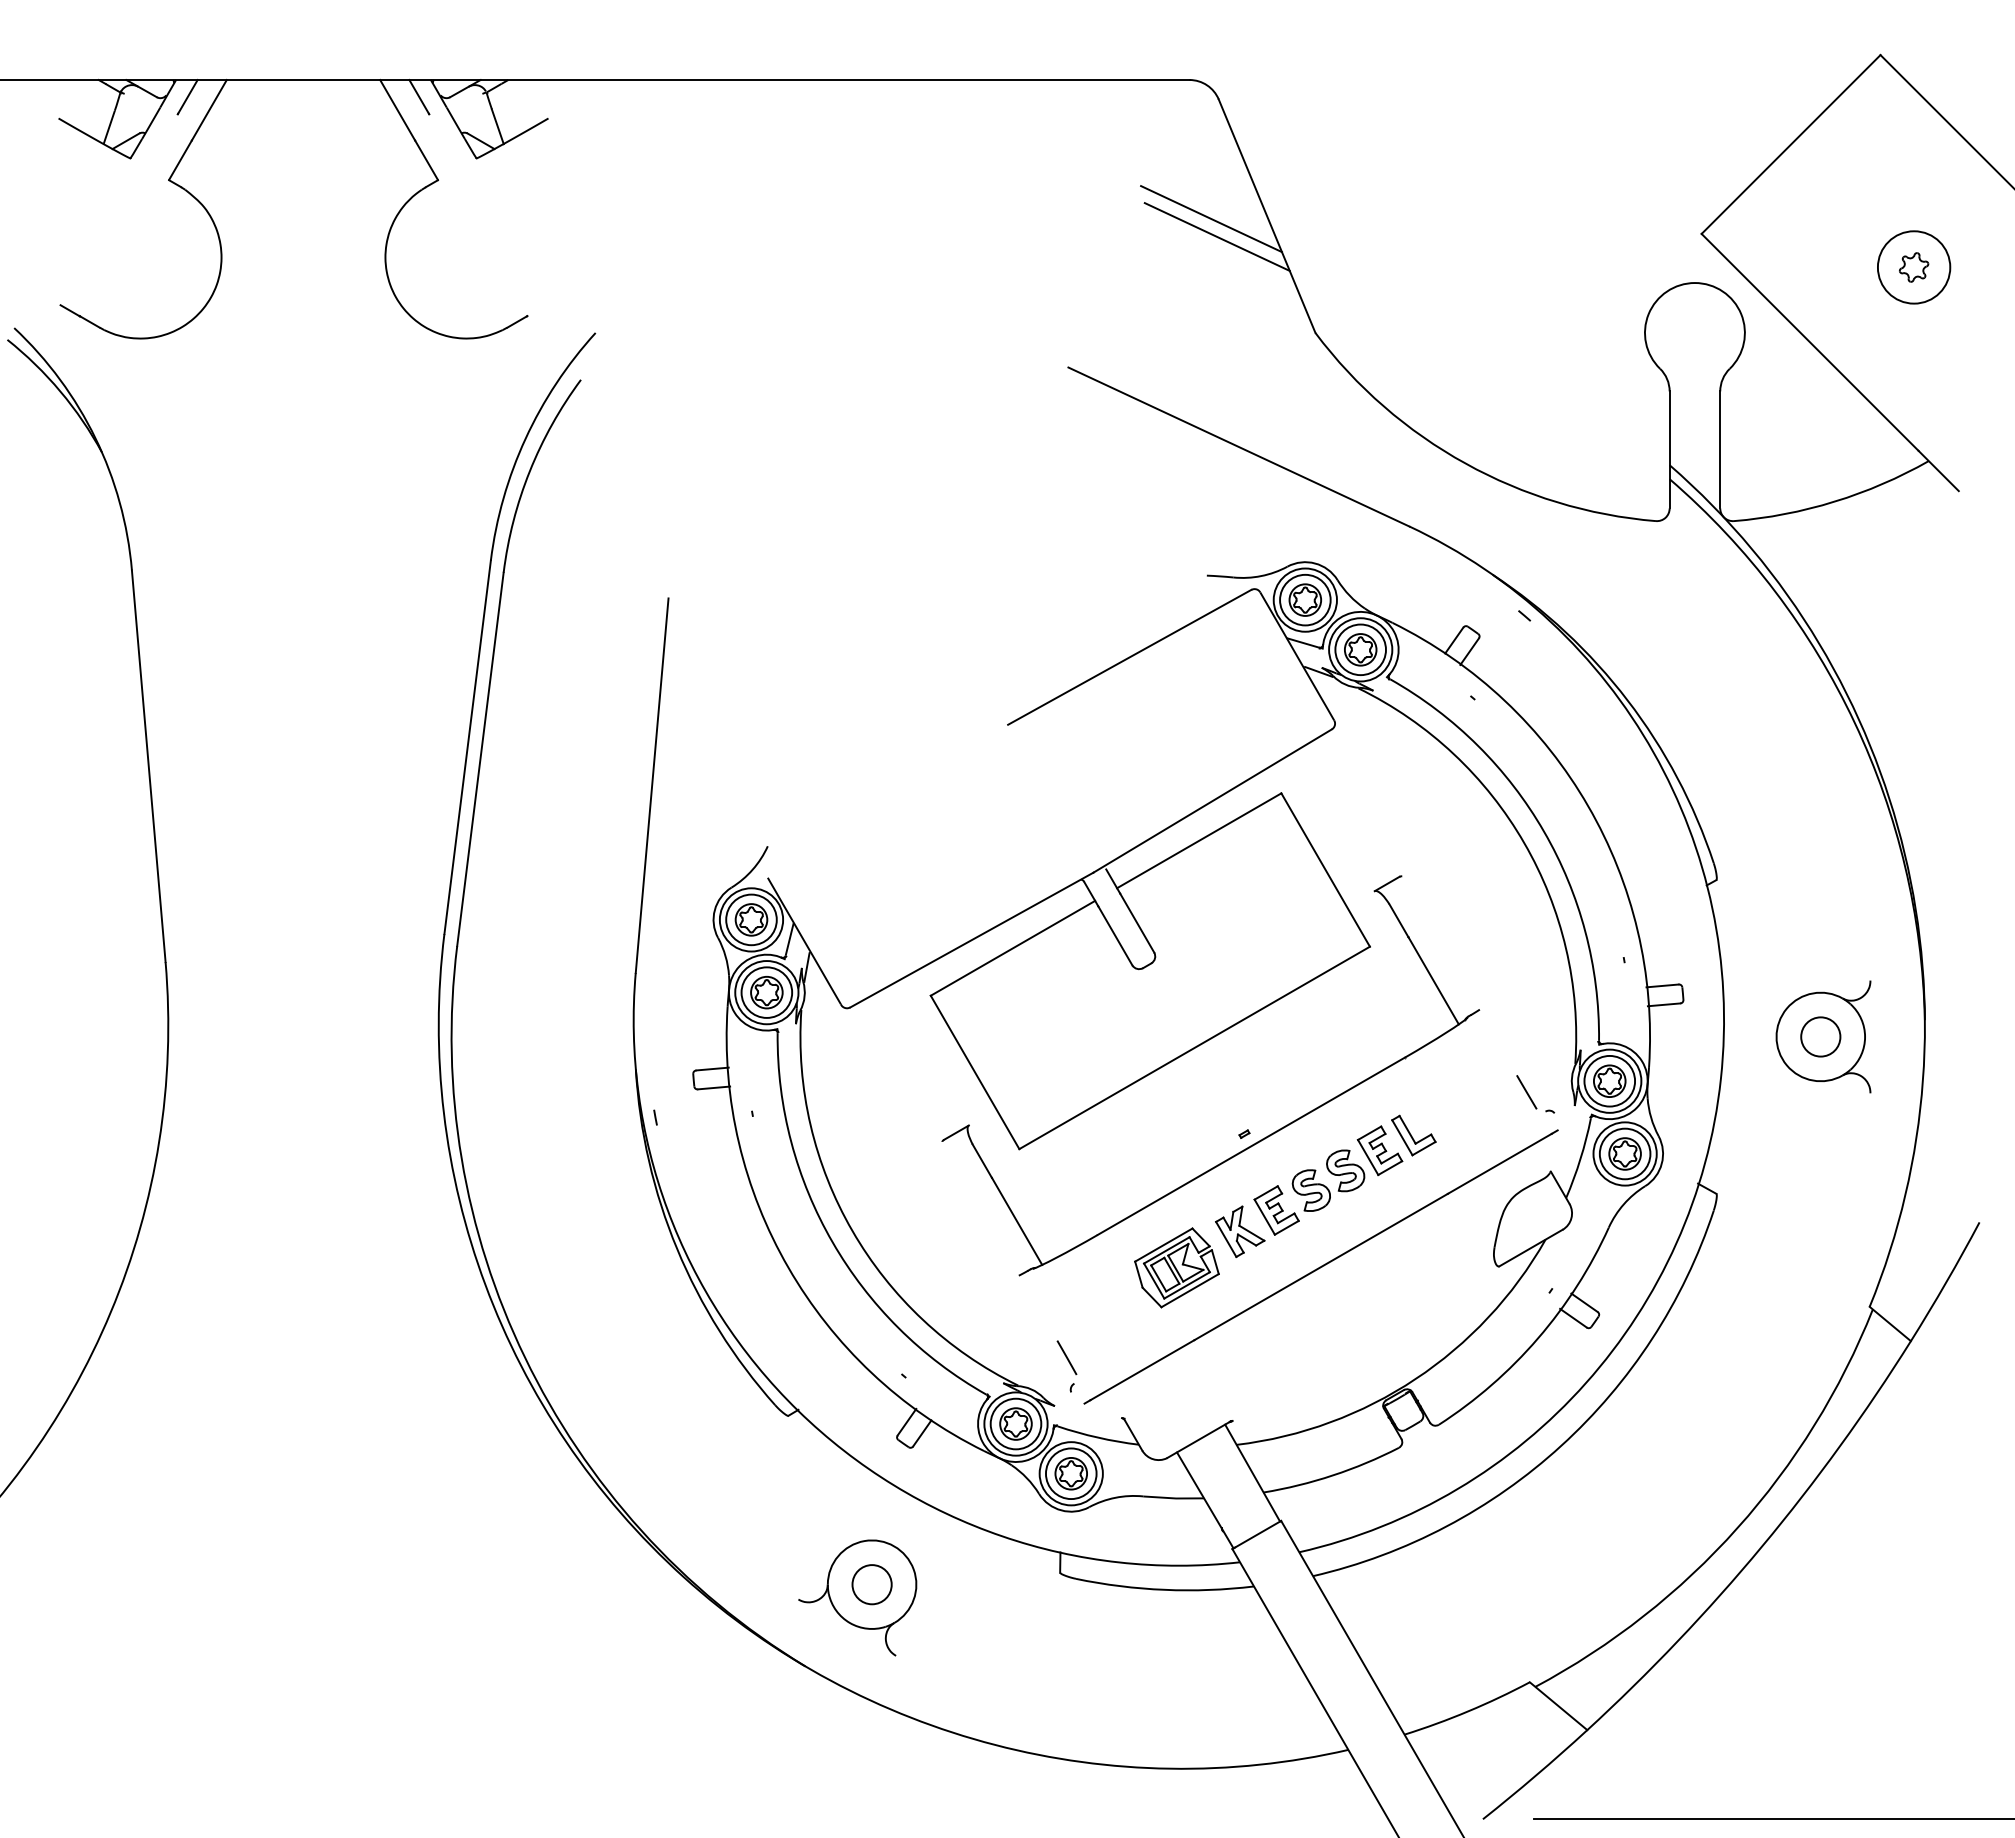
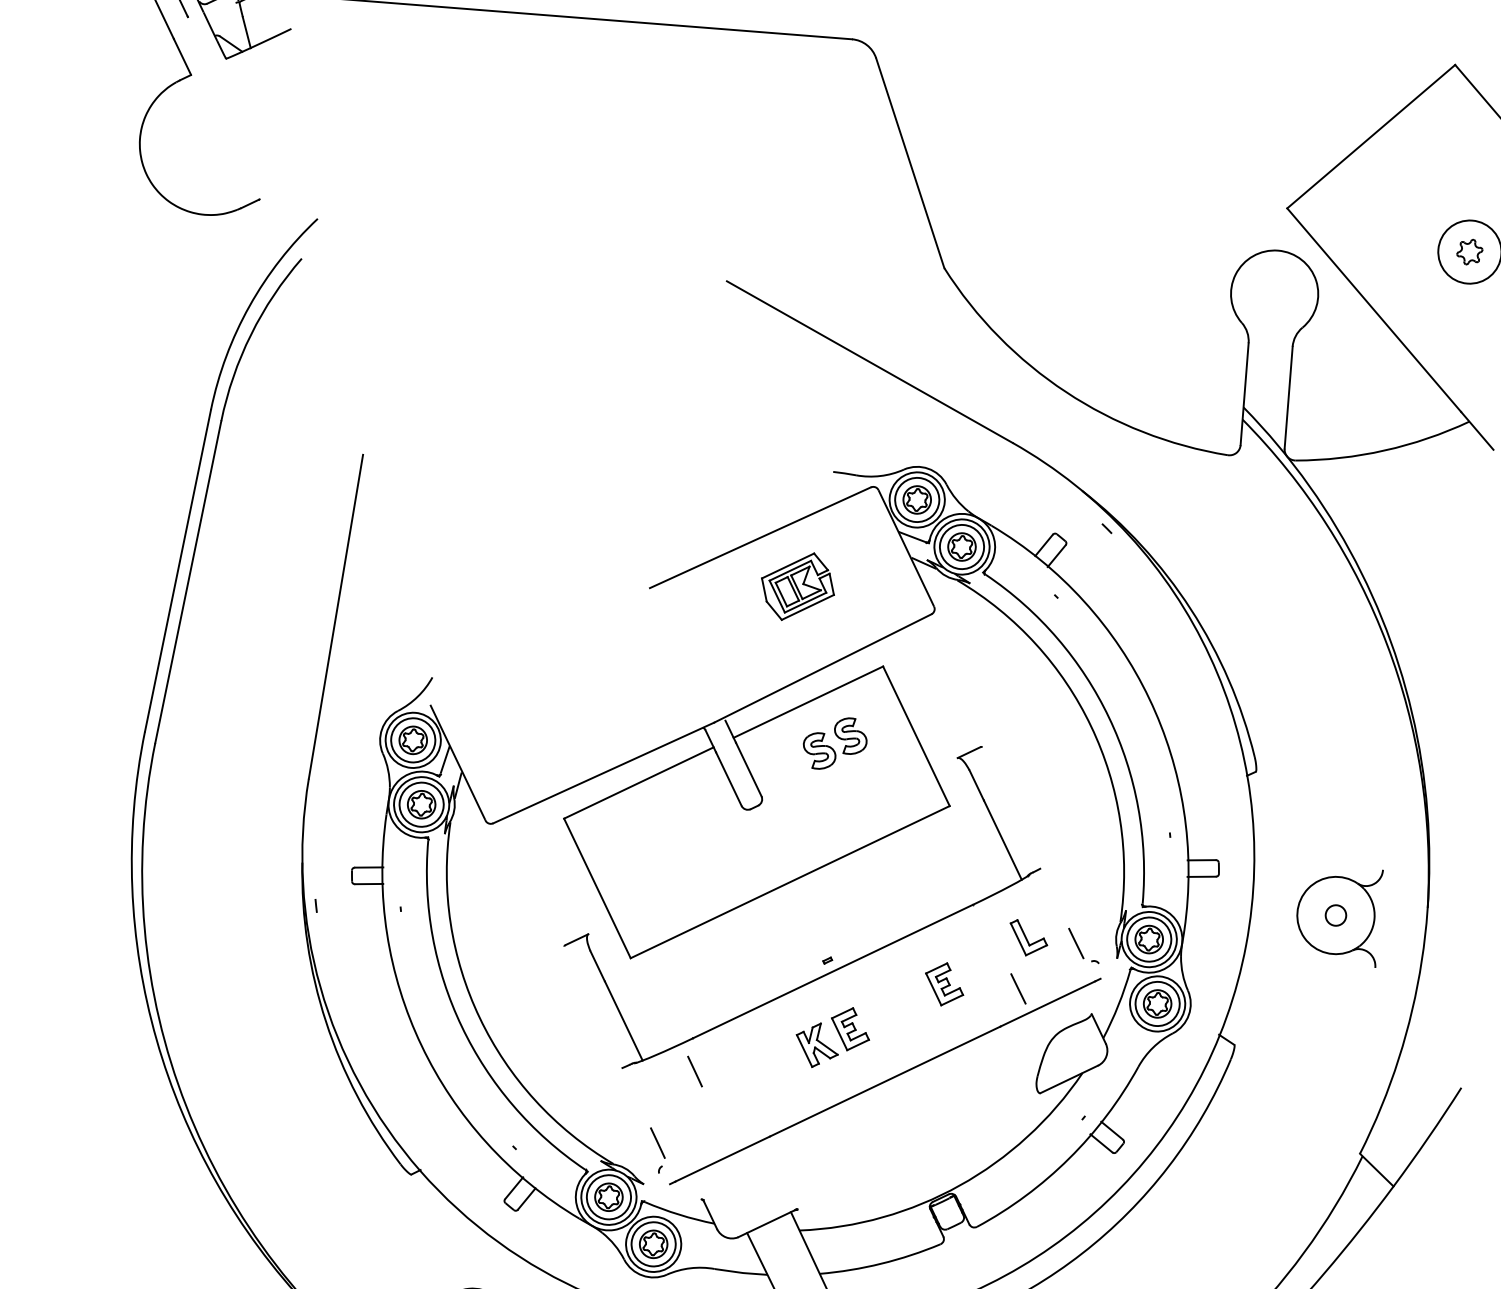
line: (1211, 219) -> (861, 162), removed
line: (1216, 236) -> (864, 177), removed
circle: (1820, 1036) -> (1335, 915), size x0.6
part: (1413, 1135) -> (1028, 938), moved
line: (1464, 1149) -> (1018, 989), added
part: (1328, 1180) -> (835, 743), moved
part: (1176, 1267) -> (797, 586), moved
line: (1102, 1272) -> (694, 1071), added

